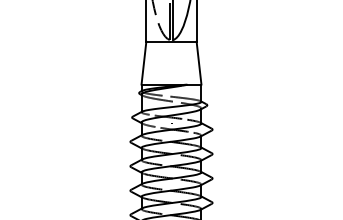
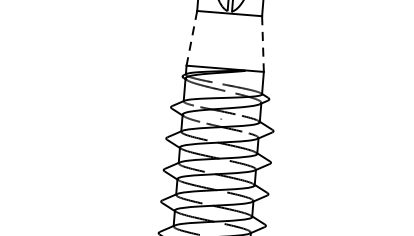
line: (143, 63) -> (191, 38), solid -> dashed
line: (199, 63) -> (263, 44), solid -> dashed

